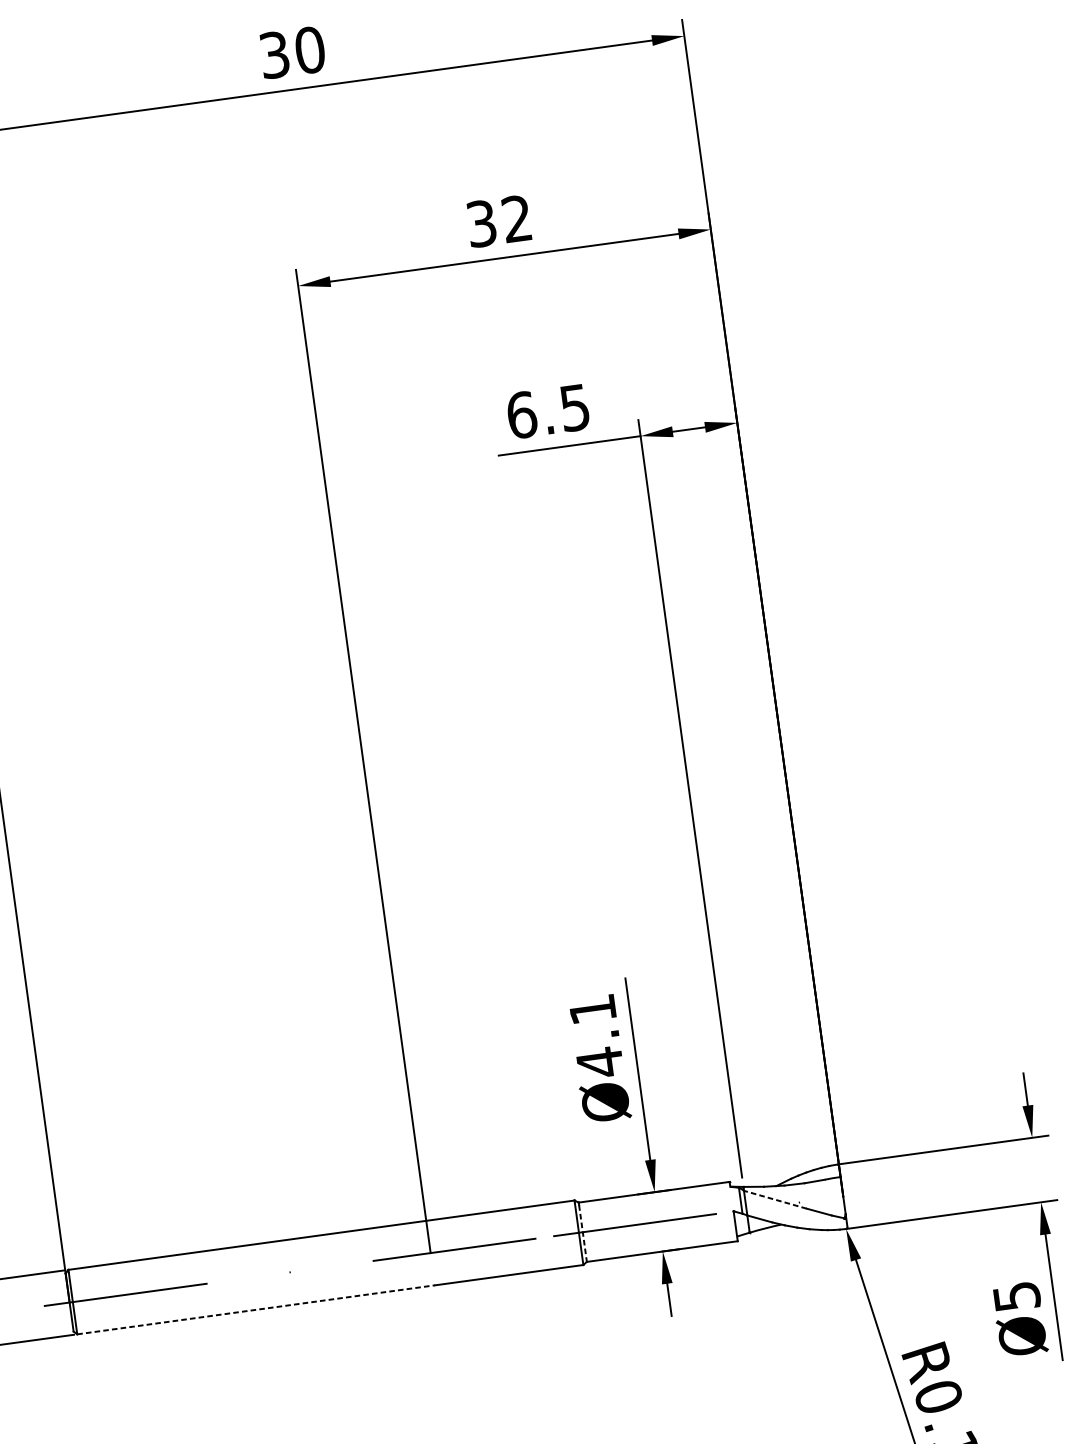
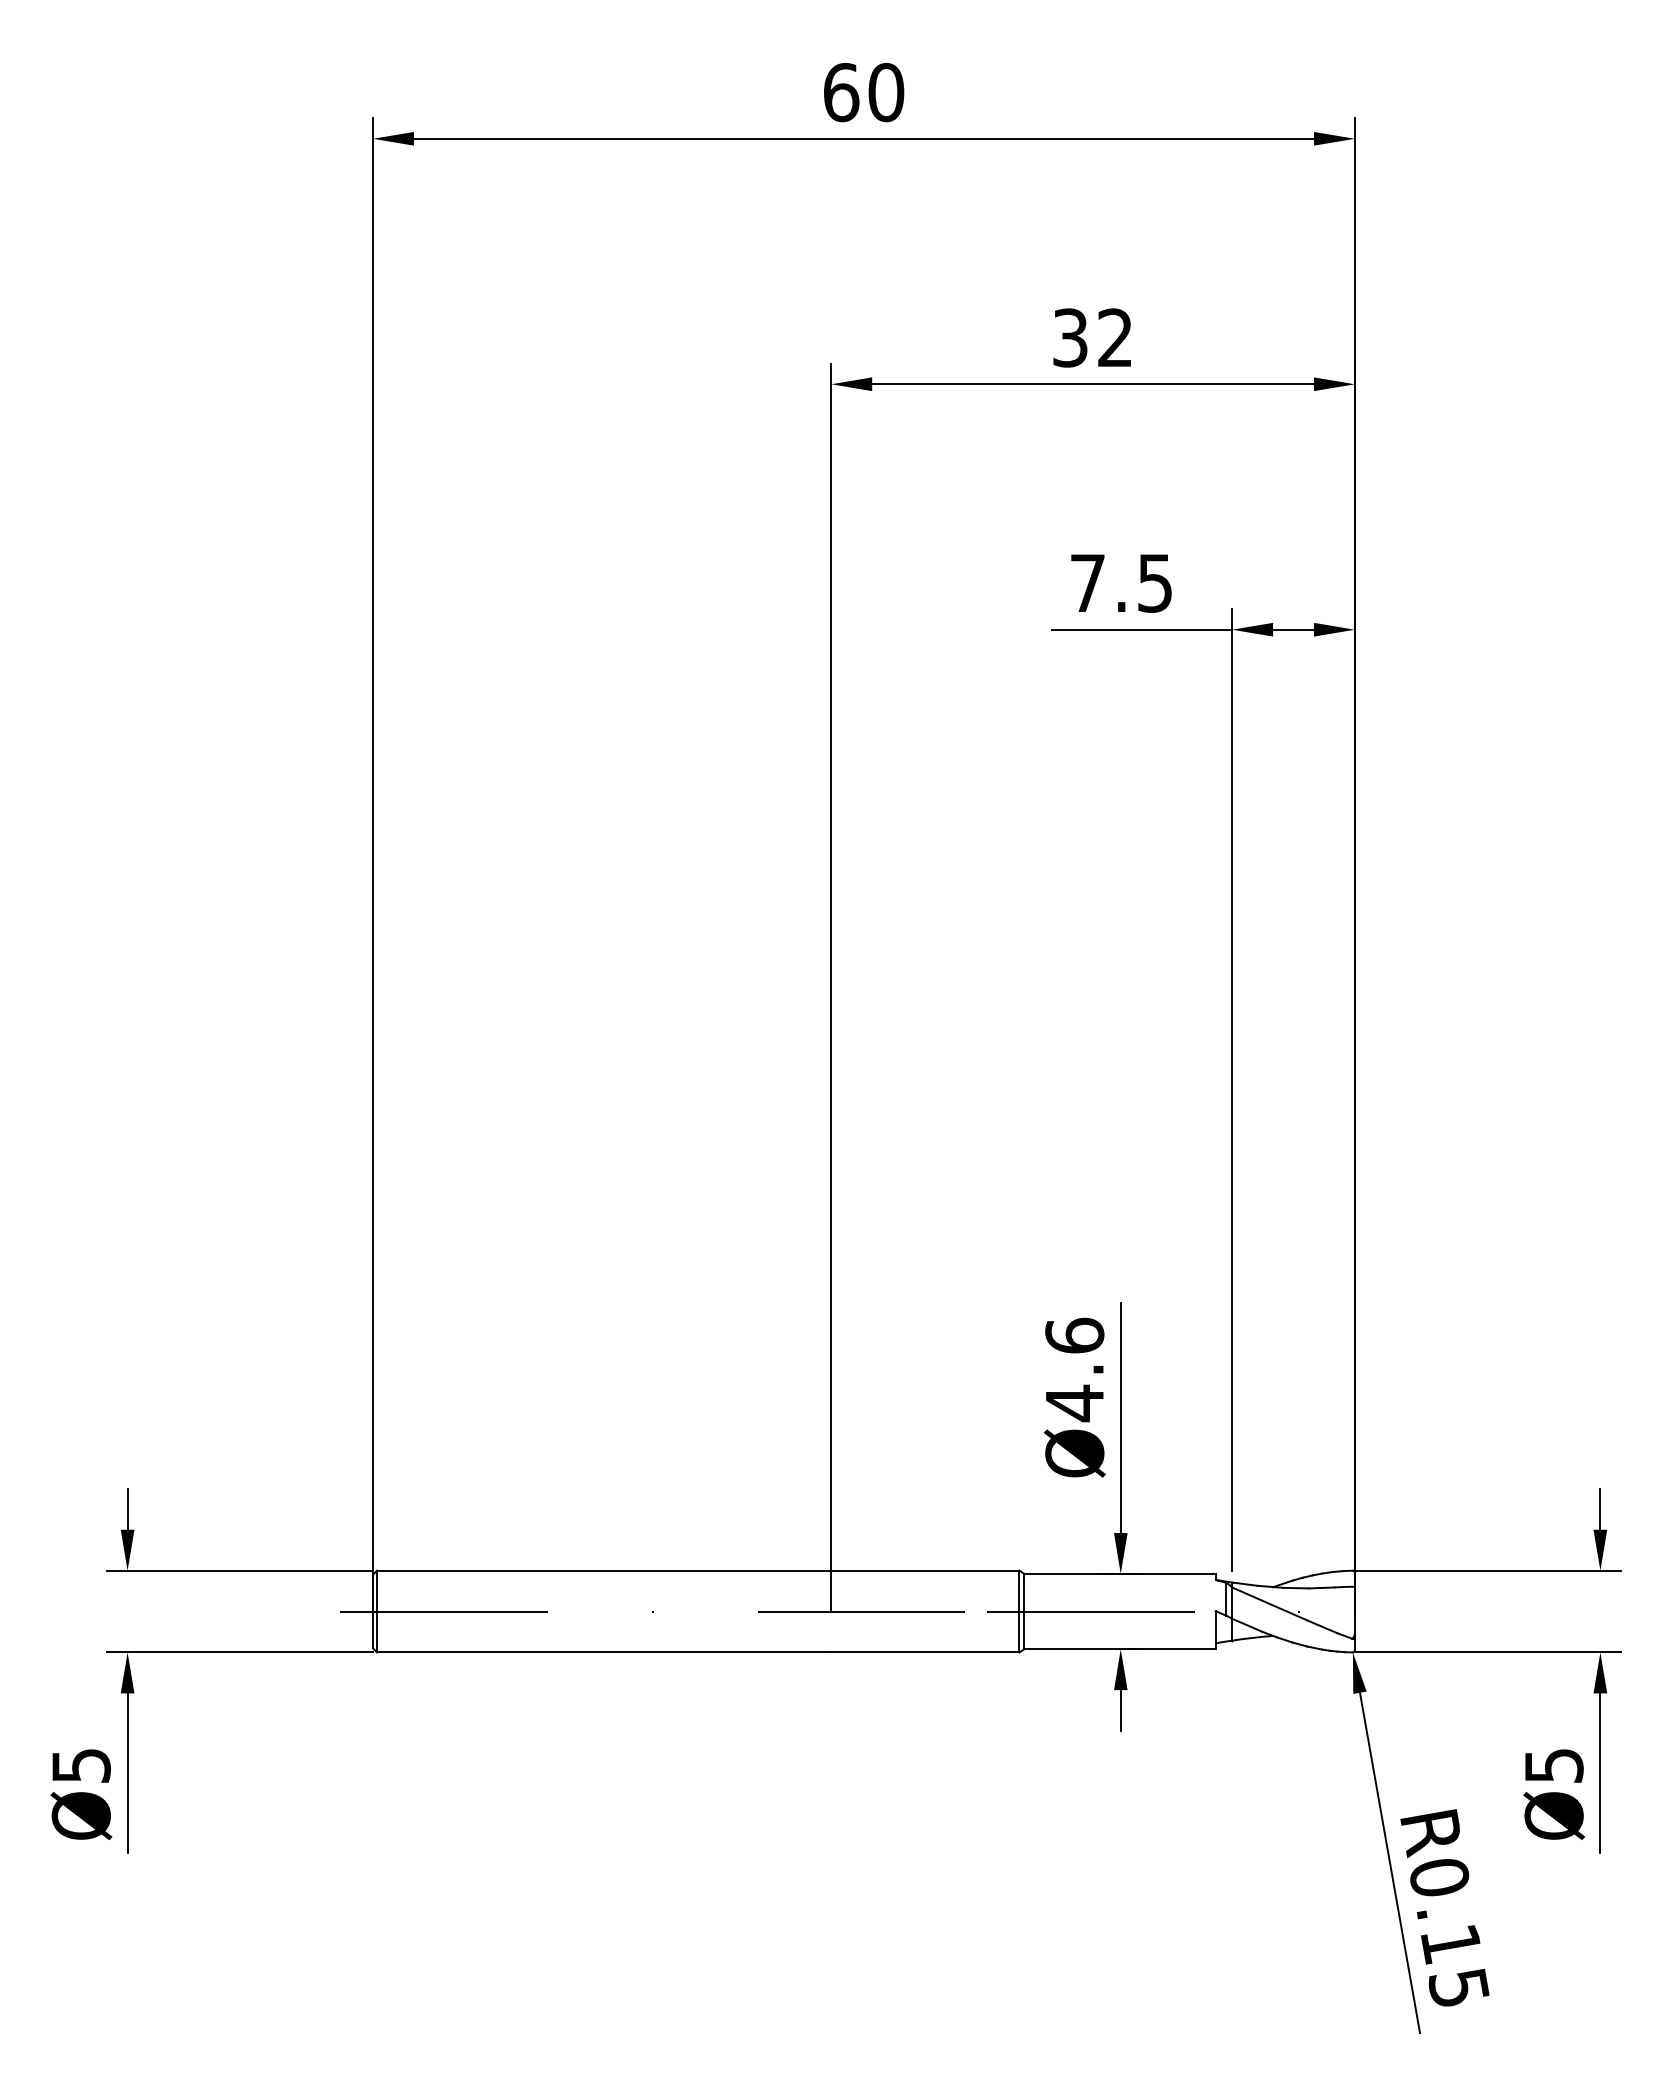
text: (274, 55) -> (841, 92), 30 -> 60
text: (521, 414) -> (1087, 582), 6.5 -> 7.5
text: (592, 1009) -> (1074, 1335), Ø4.1 -> Ø4.6
line: (775, 1199) -> (1269, 1603), dashed -> solid
line: (583, 1233) -> (1024, 1613), dashed -> solid
line: (256, 1309) -> (604, 1652), dashed -> solid

